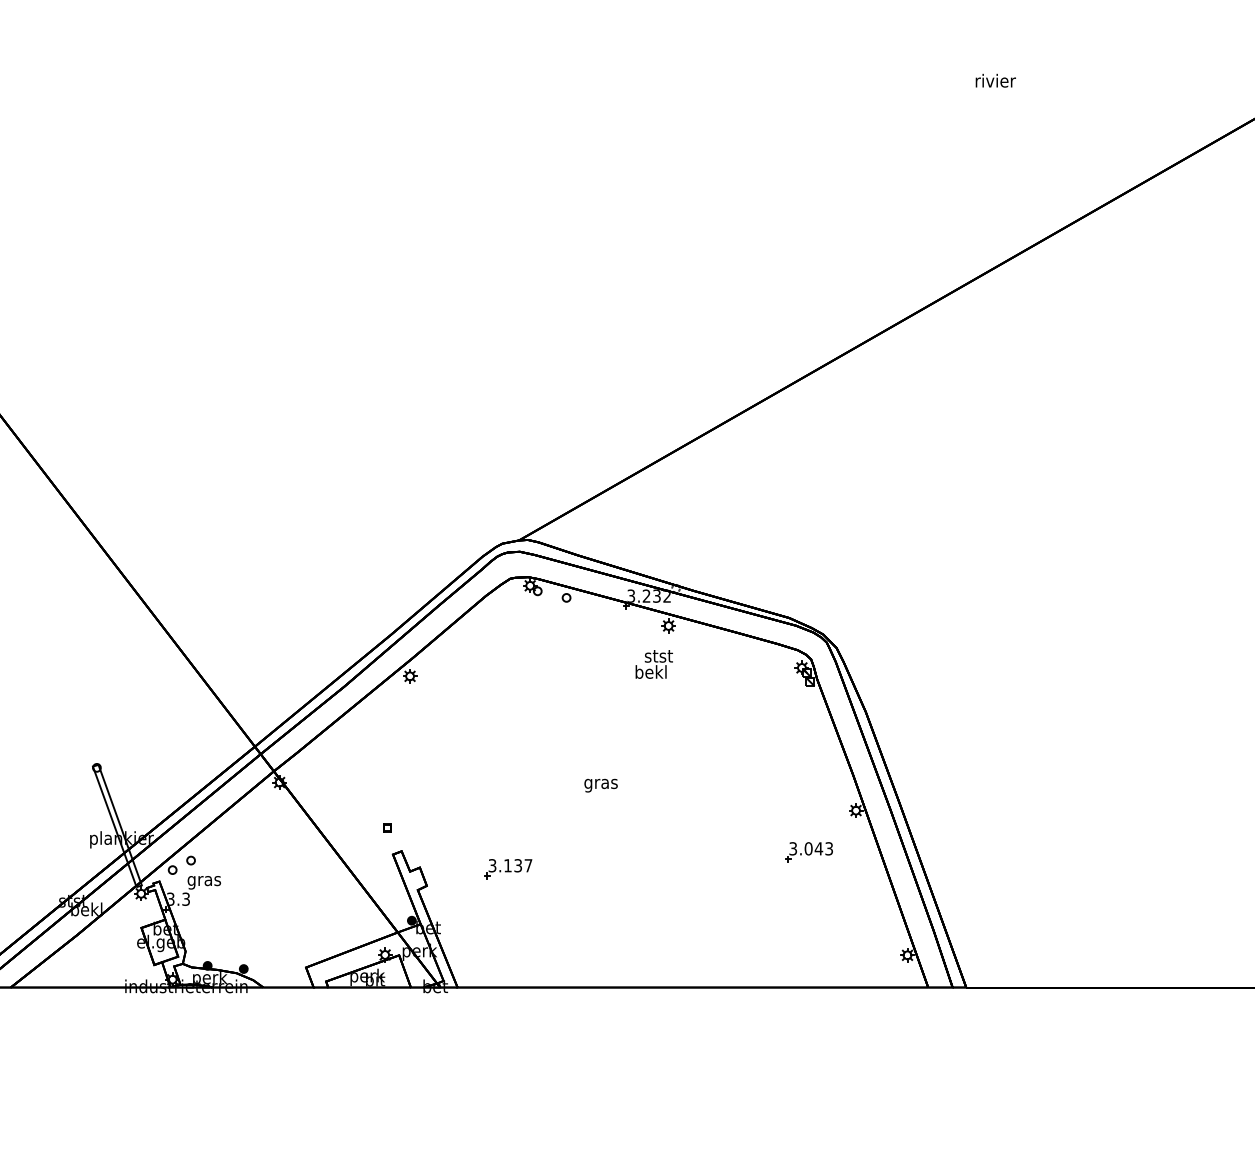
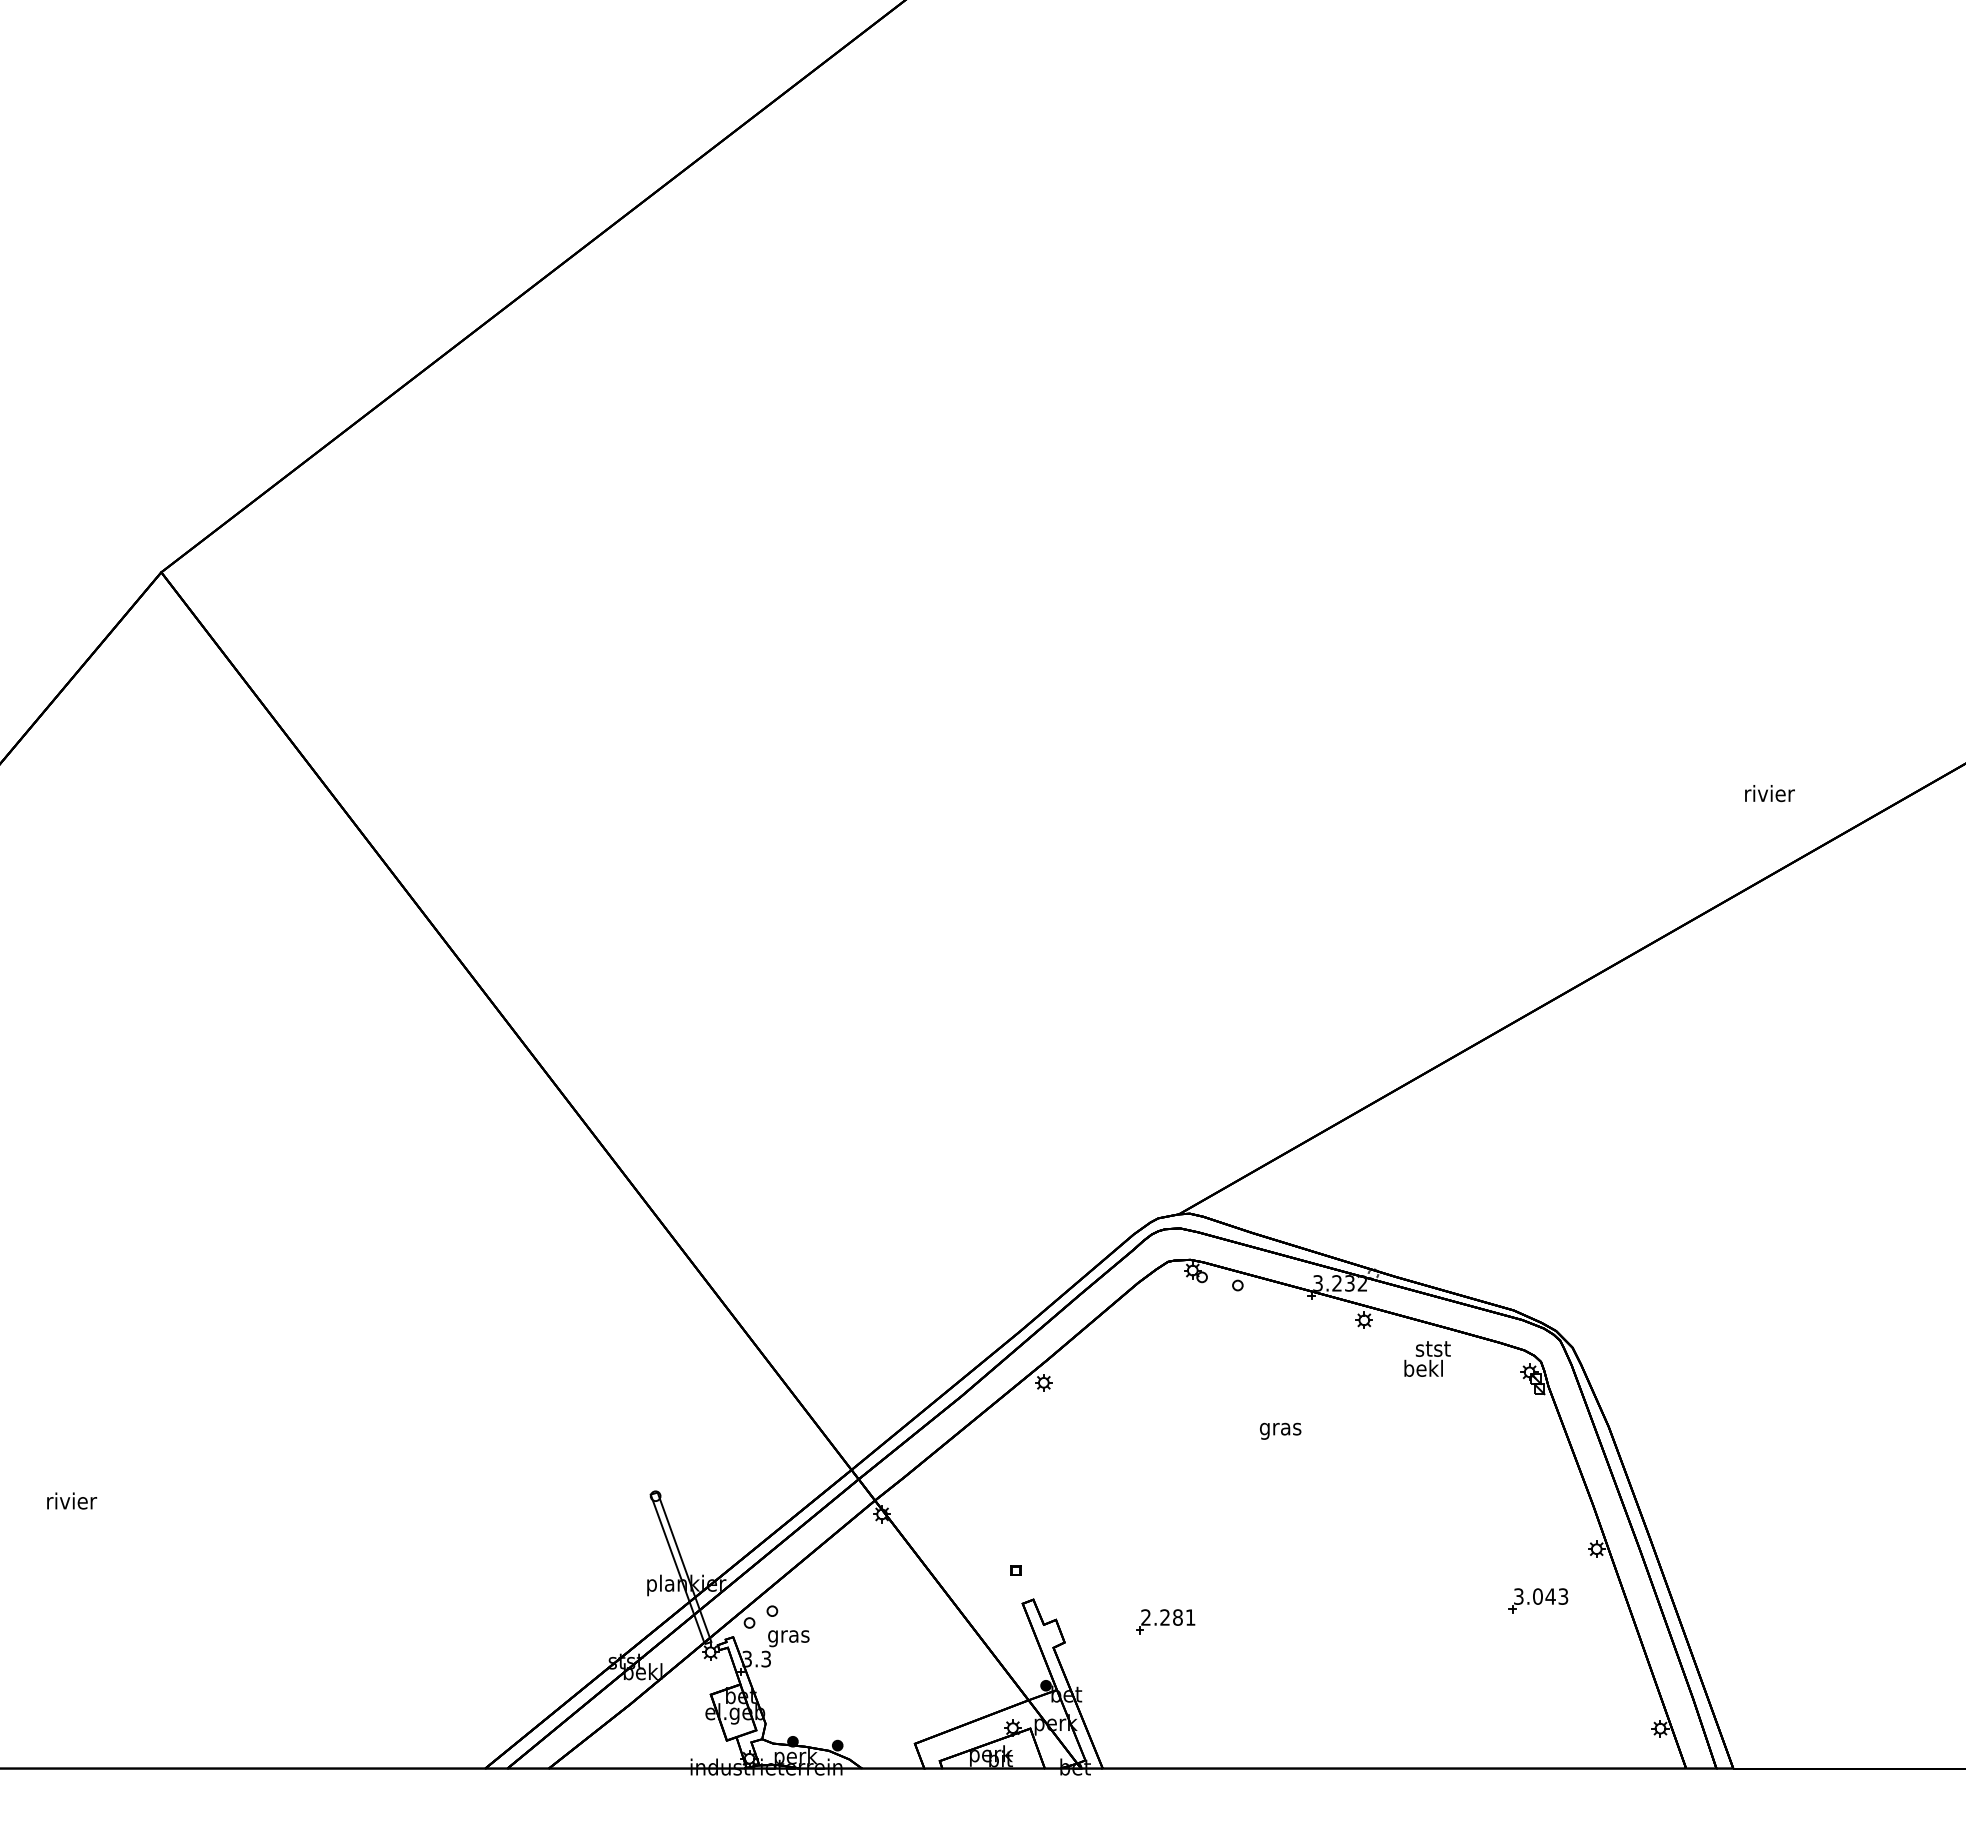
text: (995, 80) -> (1769, 793), moved
text: (654, 664) -> (1427, 1358), moved
text: (600, 785) -> (1280, 1430), moved
text: (510, 865) -> (1168, 1617), 3.137 -> 2.281

